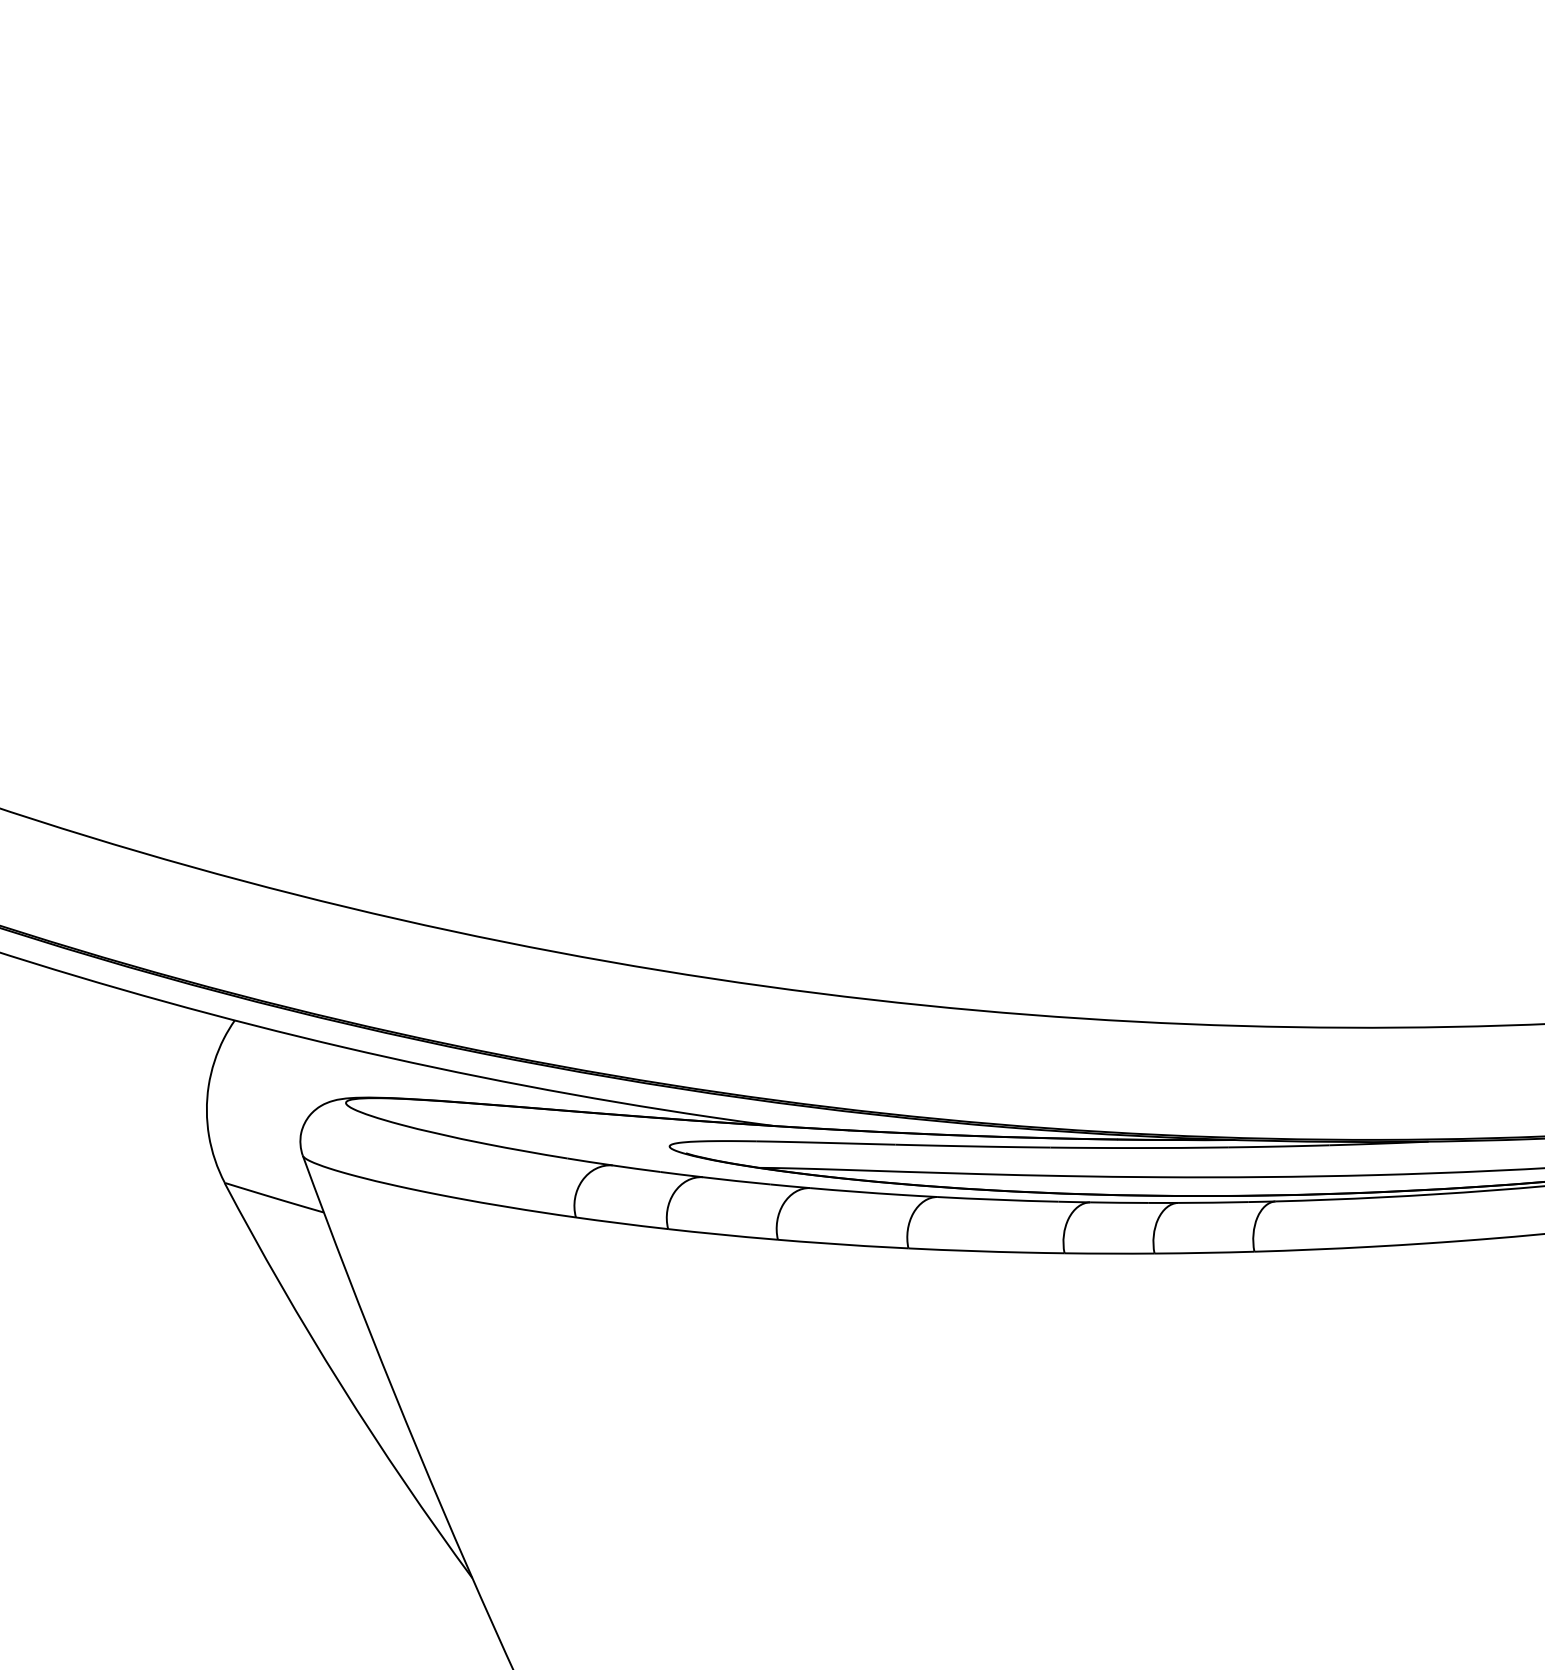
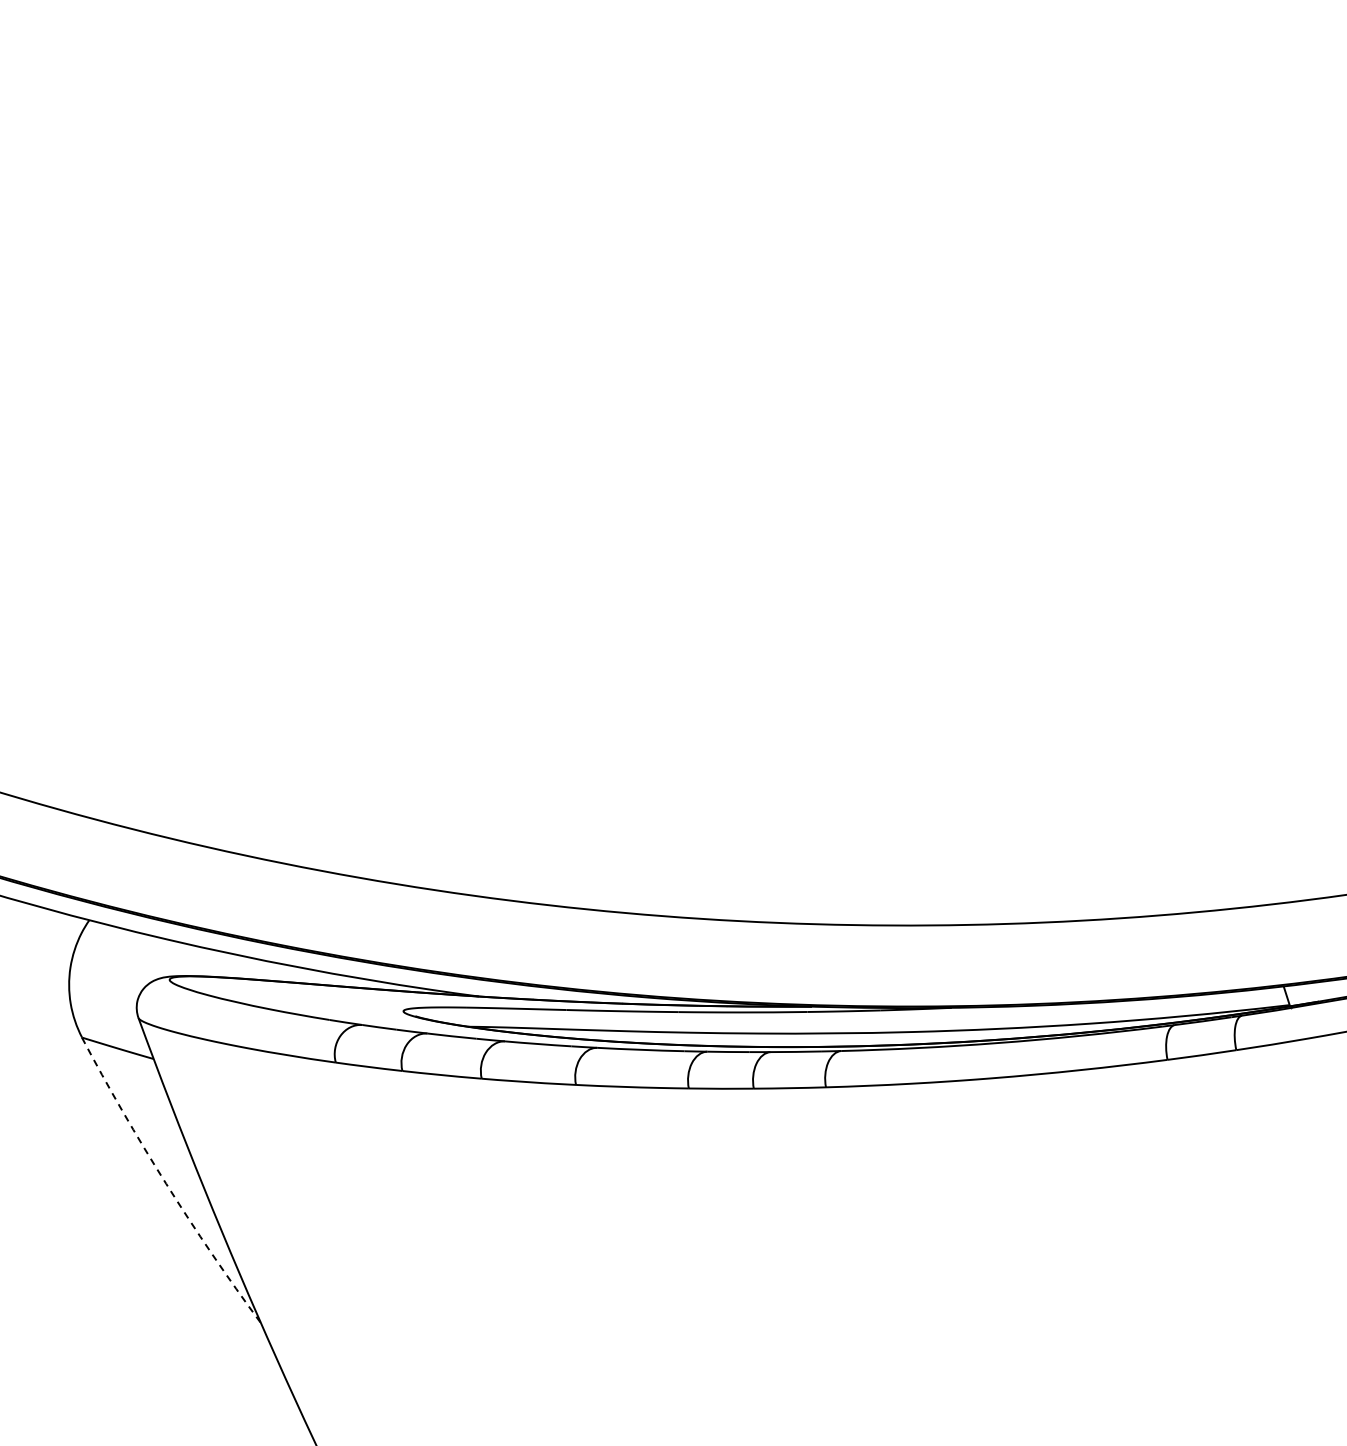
arc: (341, 1384) -> (166, 1183), solid -> dashed

